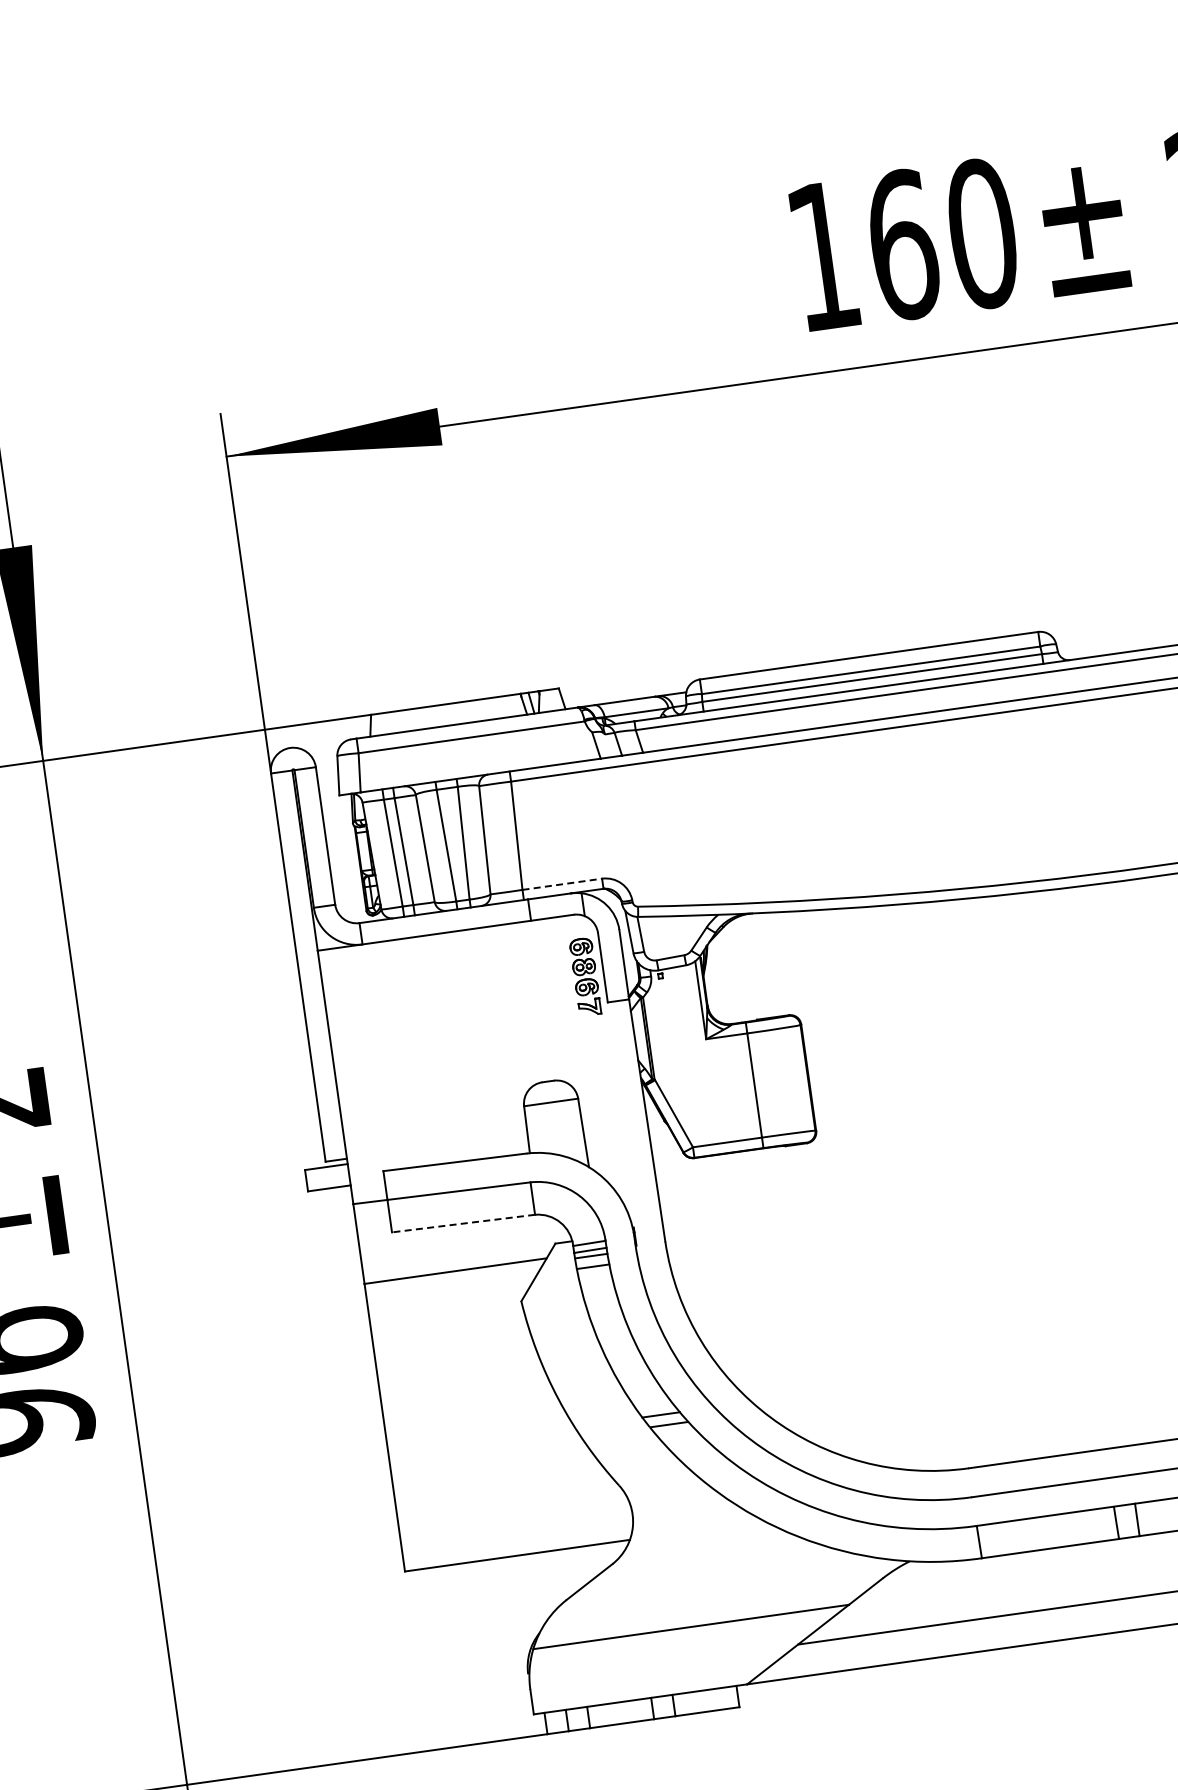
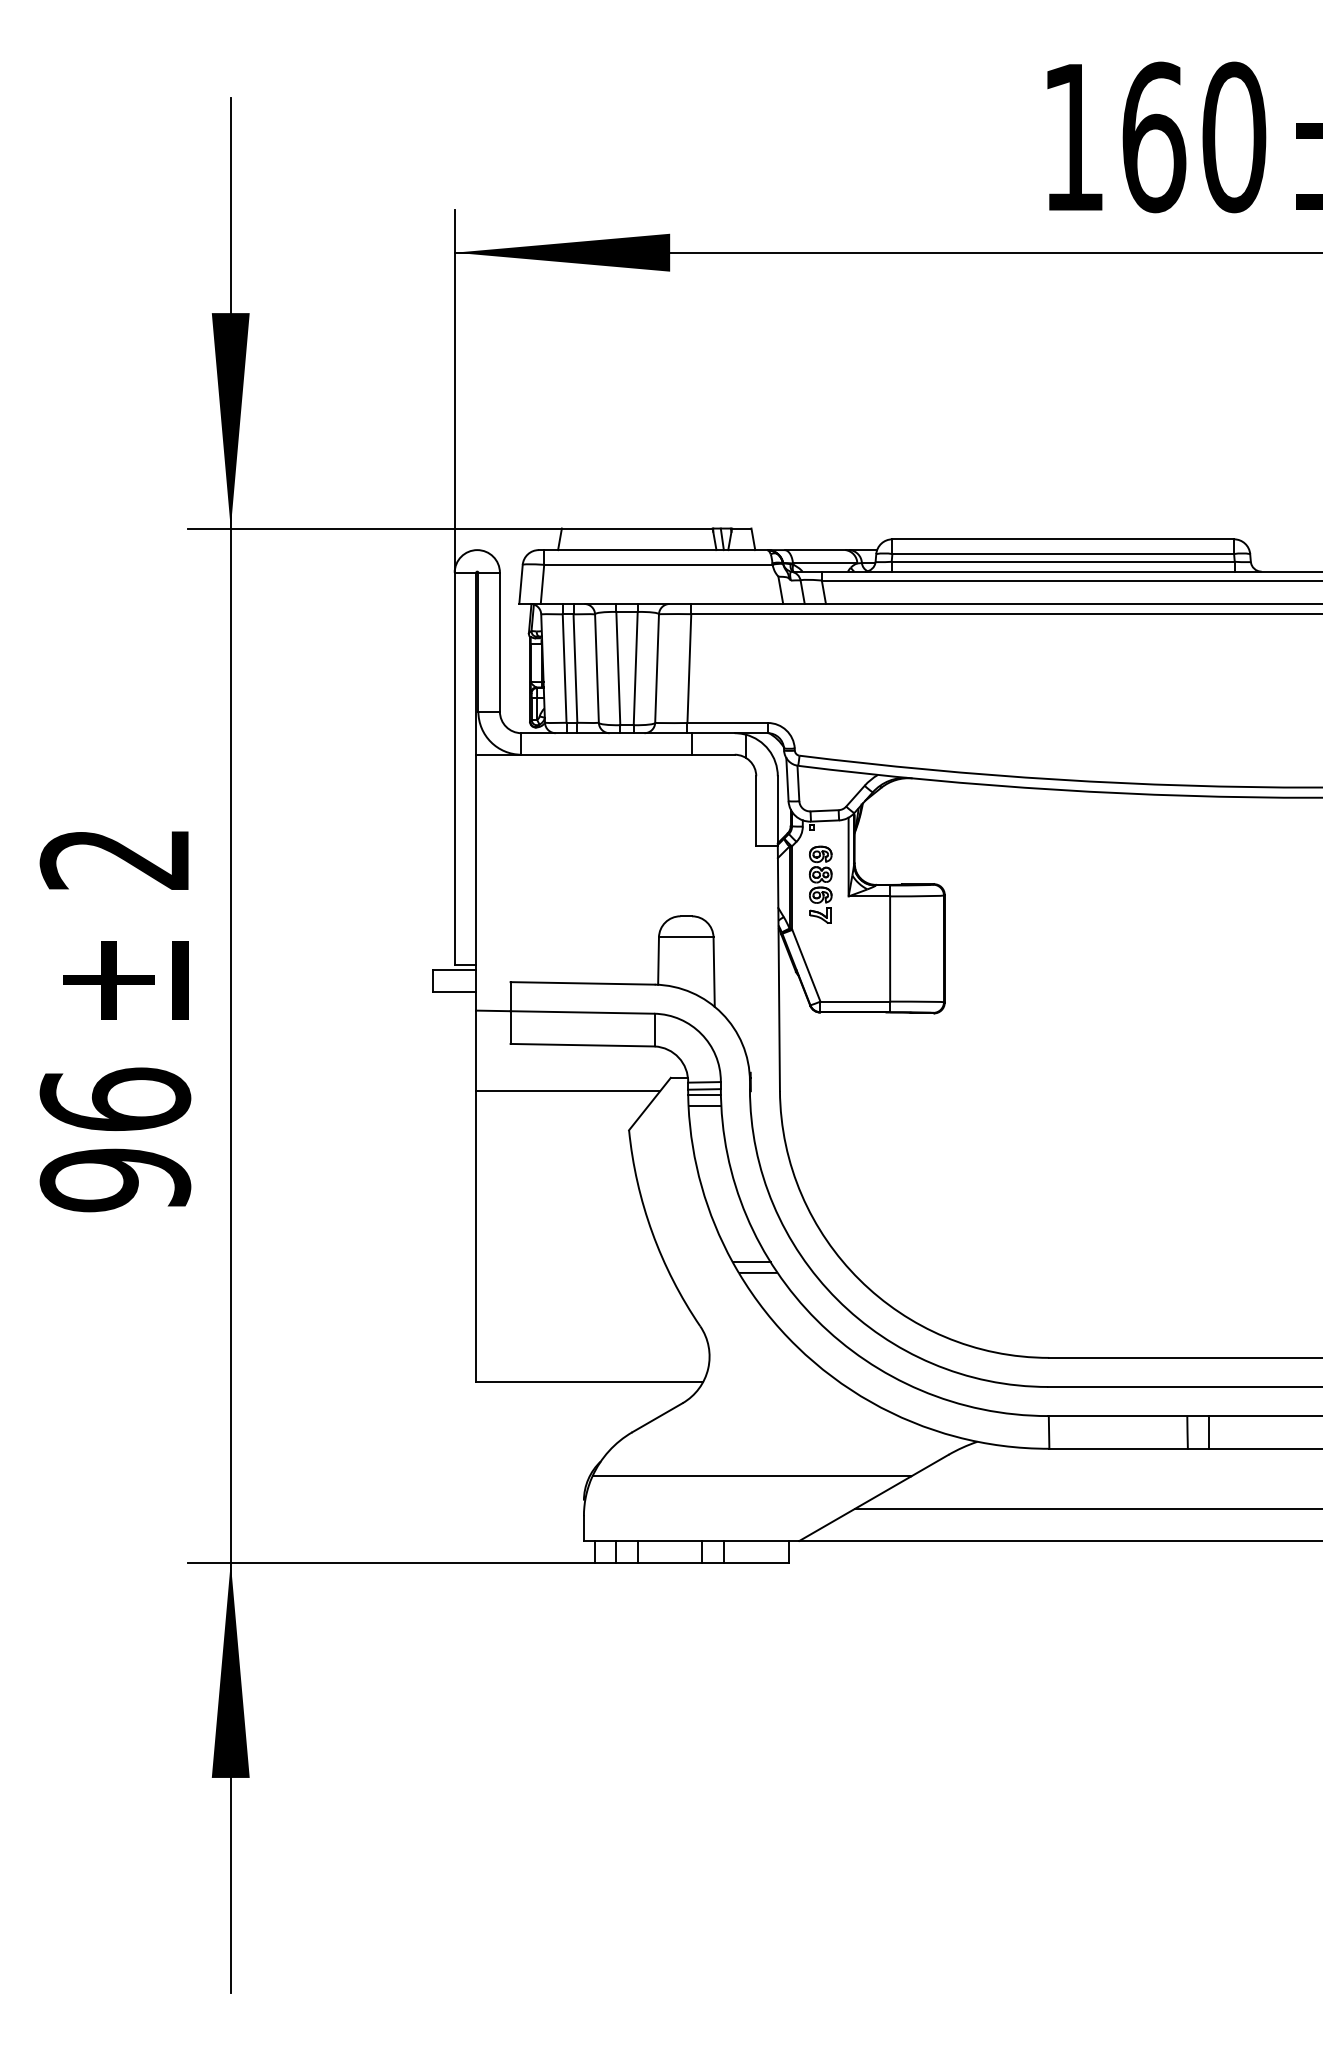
line: (563, 884) -> (728, 723), dashed -> solid
part: (585, 976) -> (820, 884), moved
line: (463, 1223) -> (582, 1045), dashed -> solid

